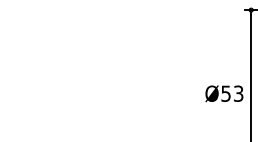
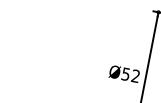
text: (238, 93) -> (135, 76), Ø53 -> Ø52

